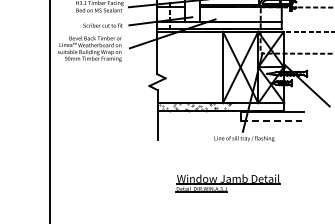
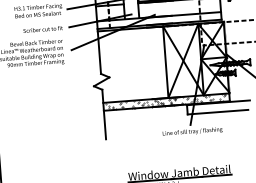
hatch: (244, 106) -> (190, 99), added
line: (271, 121) -> (218, 112), dashed -> solid

